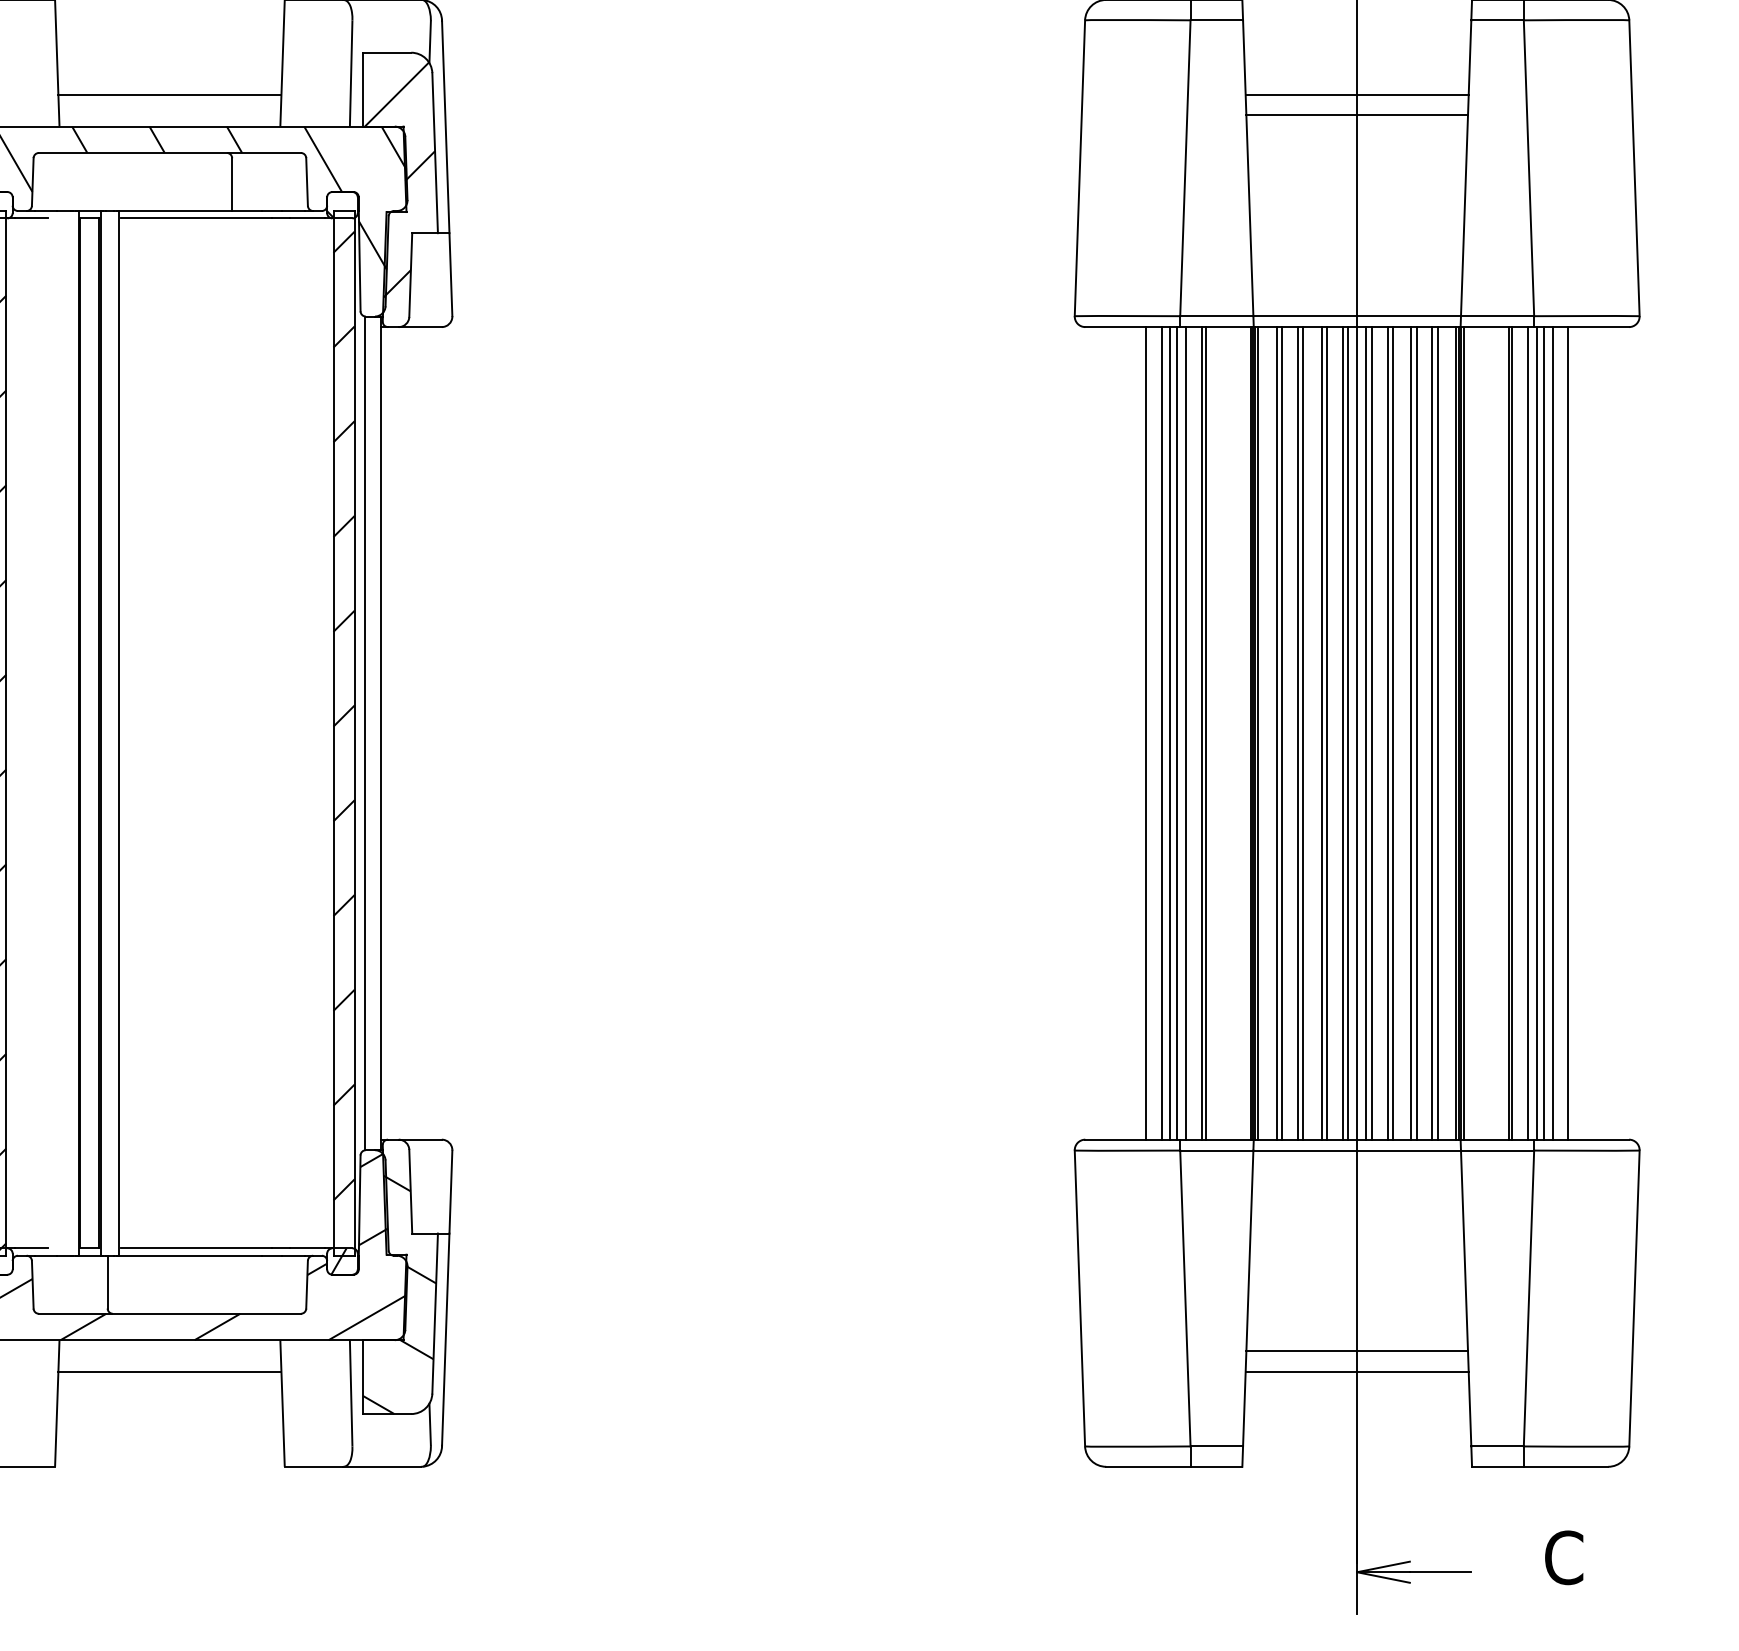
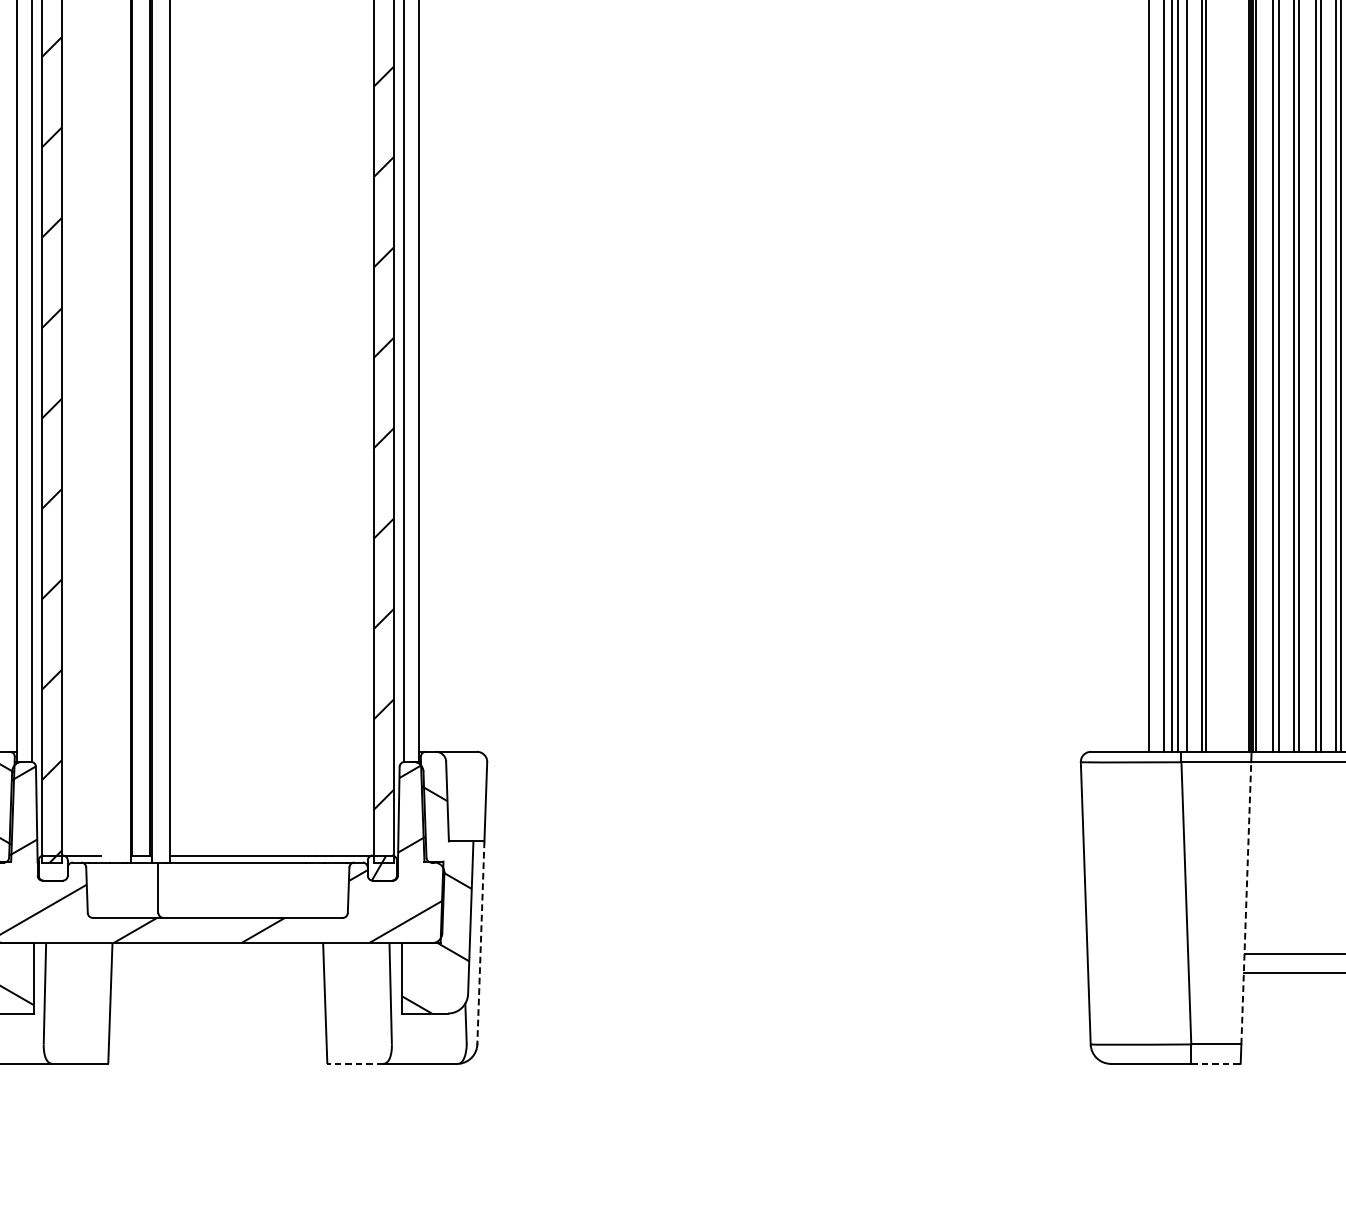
line: (1248, 1298) -> (1246, 903), solid -> dashed
line: (445, 1340) -> (480, 943), solid -> dashed
line: (169, 1371) -> (217, 972), removed
line: (313, 1466) -> (354, 1063), solid -> dashed
line: (1216, 1466) -> (1216, 1063), solid -> dashed

